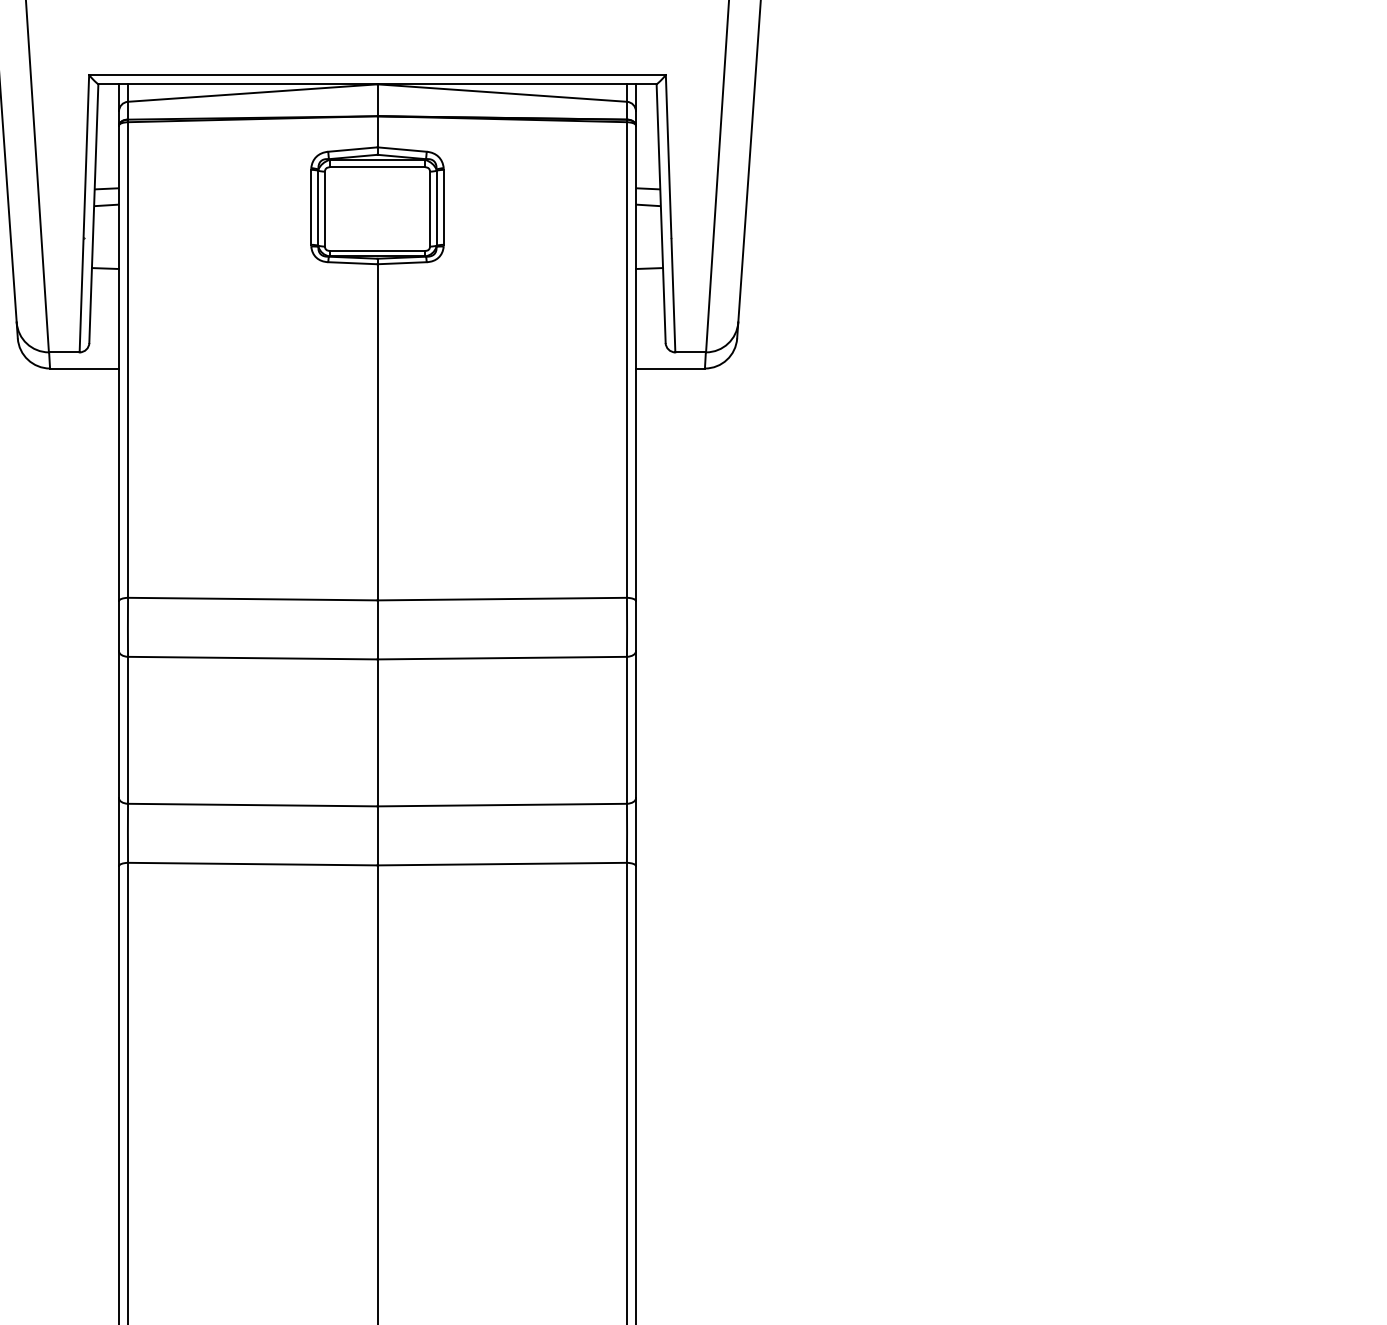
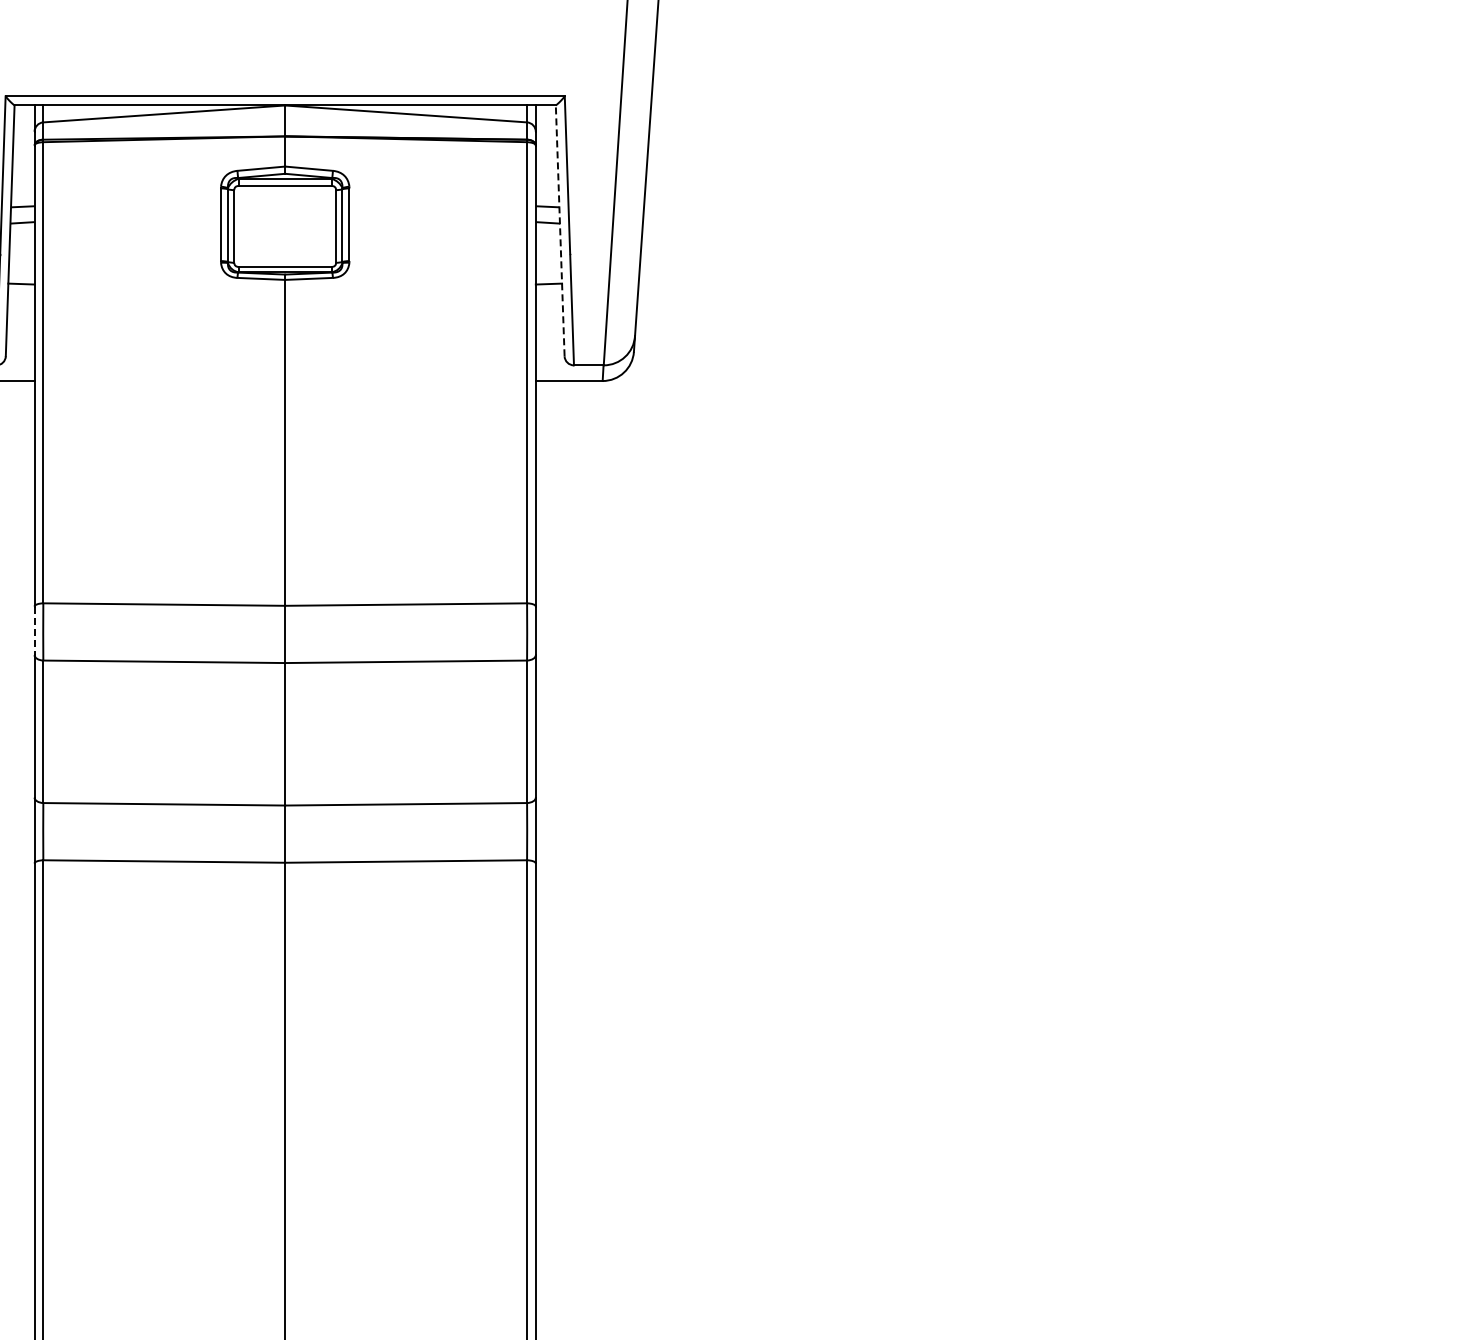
line: (661, 213) -> (560, 230), solid -> dashed
line: (118, 626) -> (34, 631), solid -> dashed

